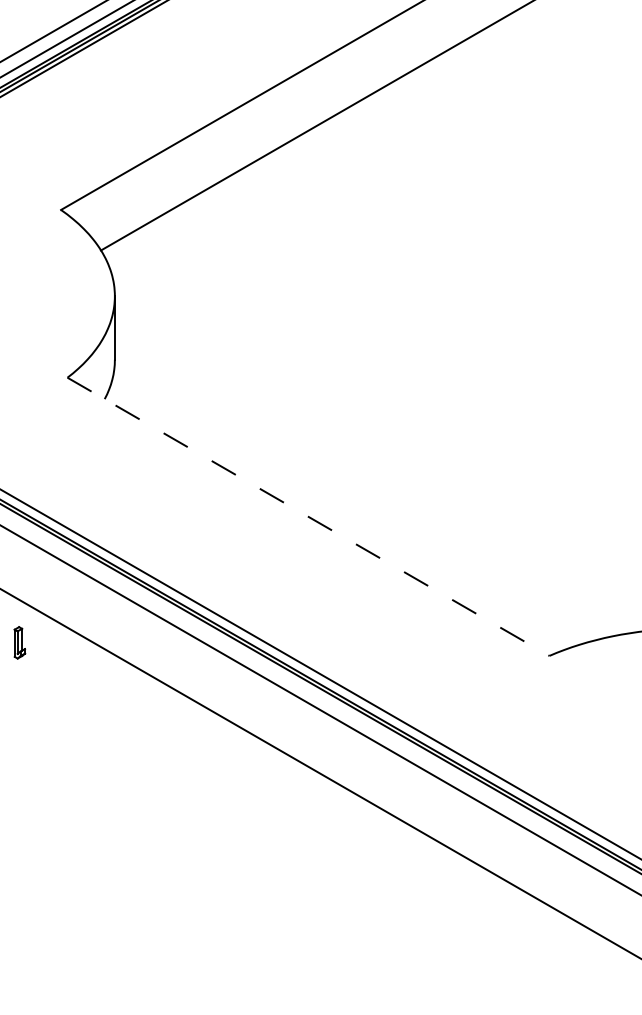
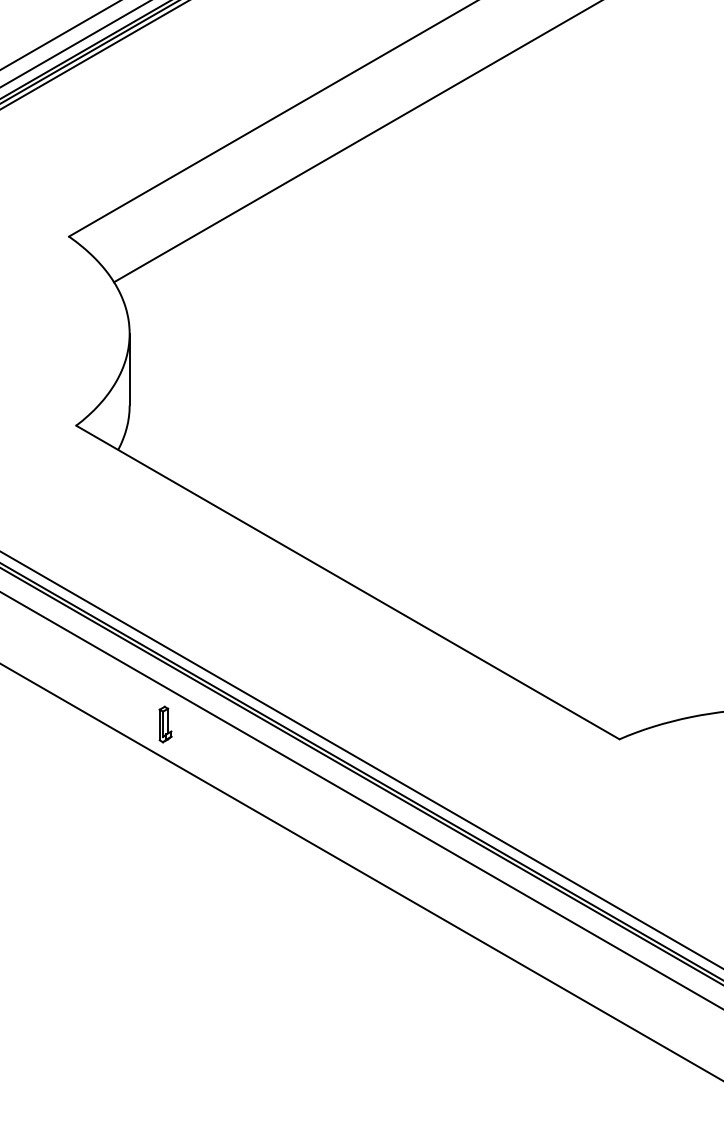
line: (308, 516) -> (347, 582), dashed -> solid
part: (19, 642) -> (165, 724), moved

